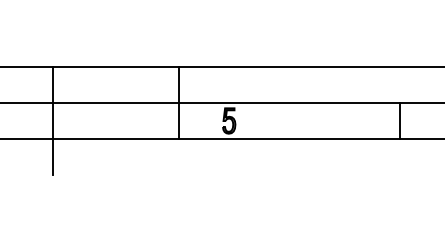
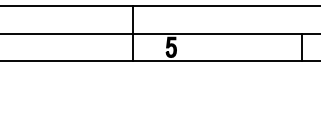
line: (53, 120) -> (37, 47), removed

